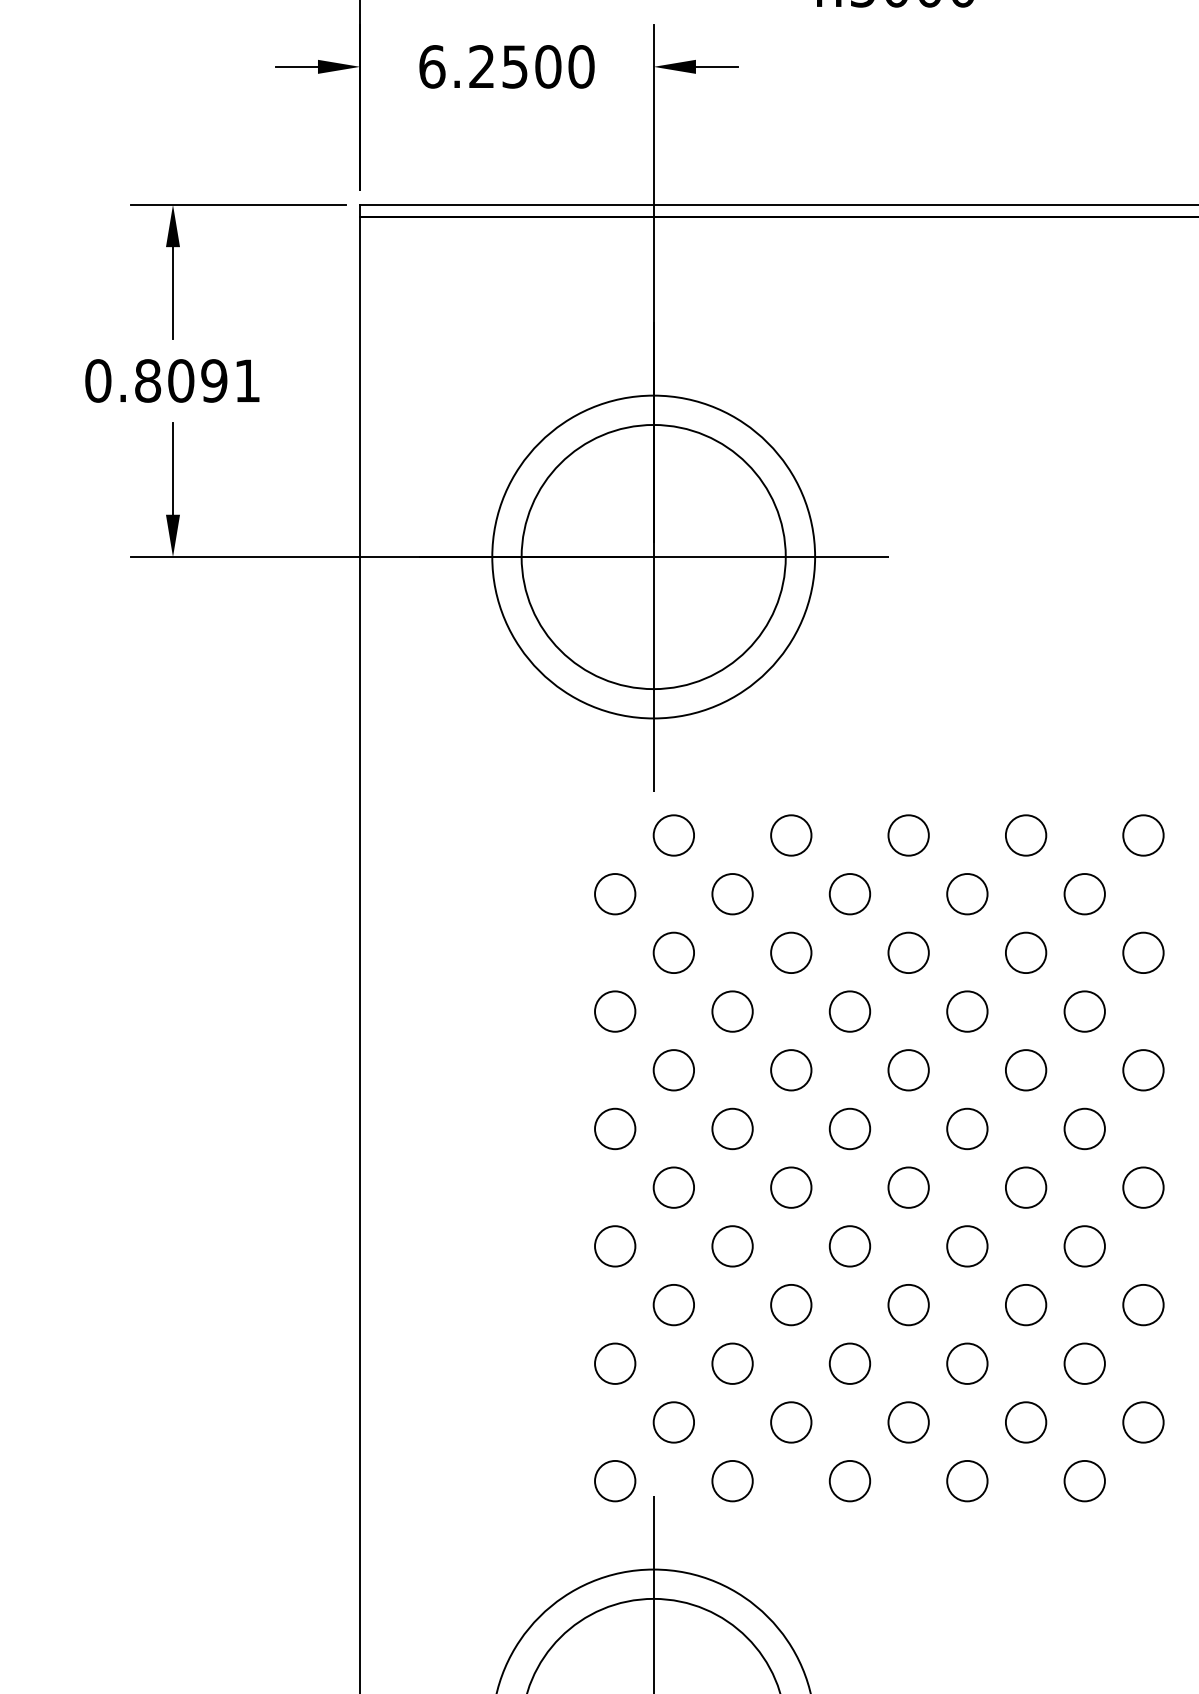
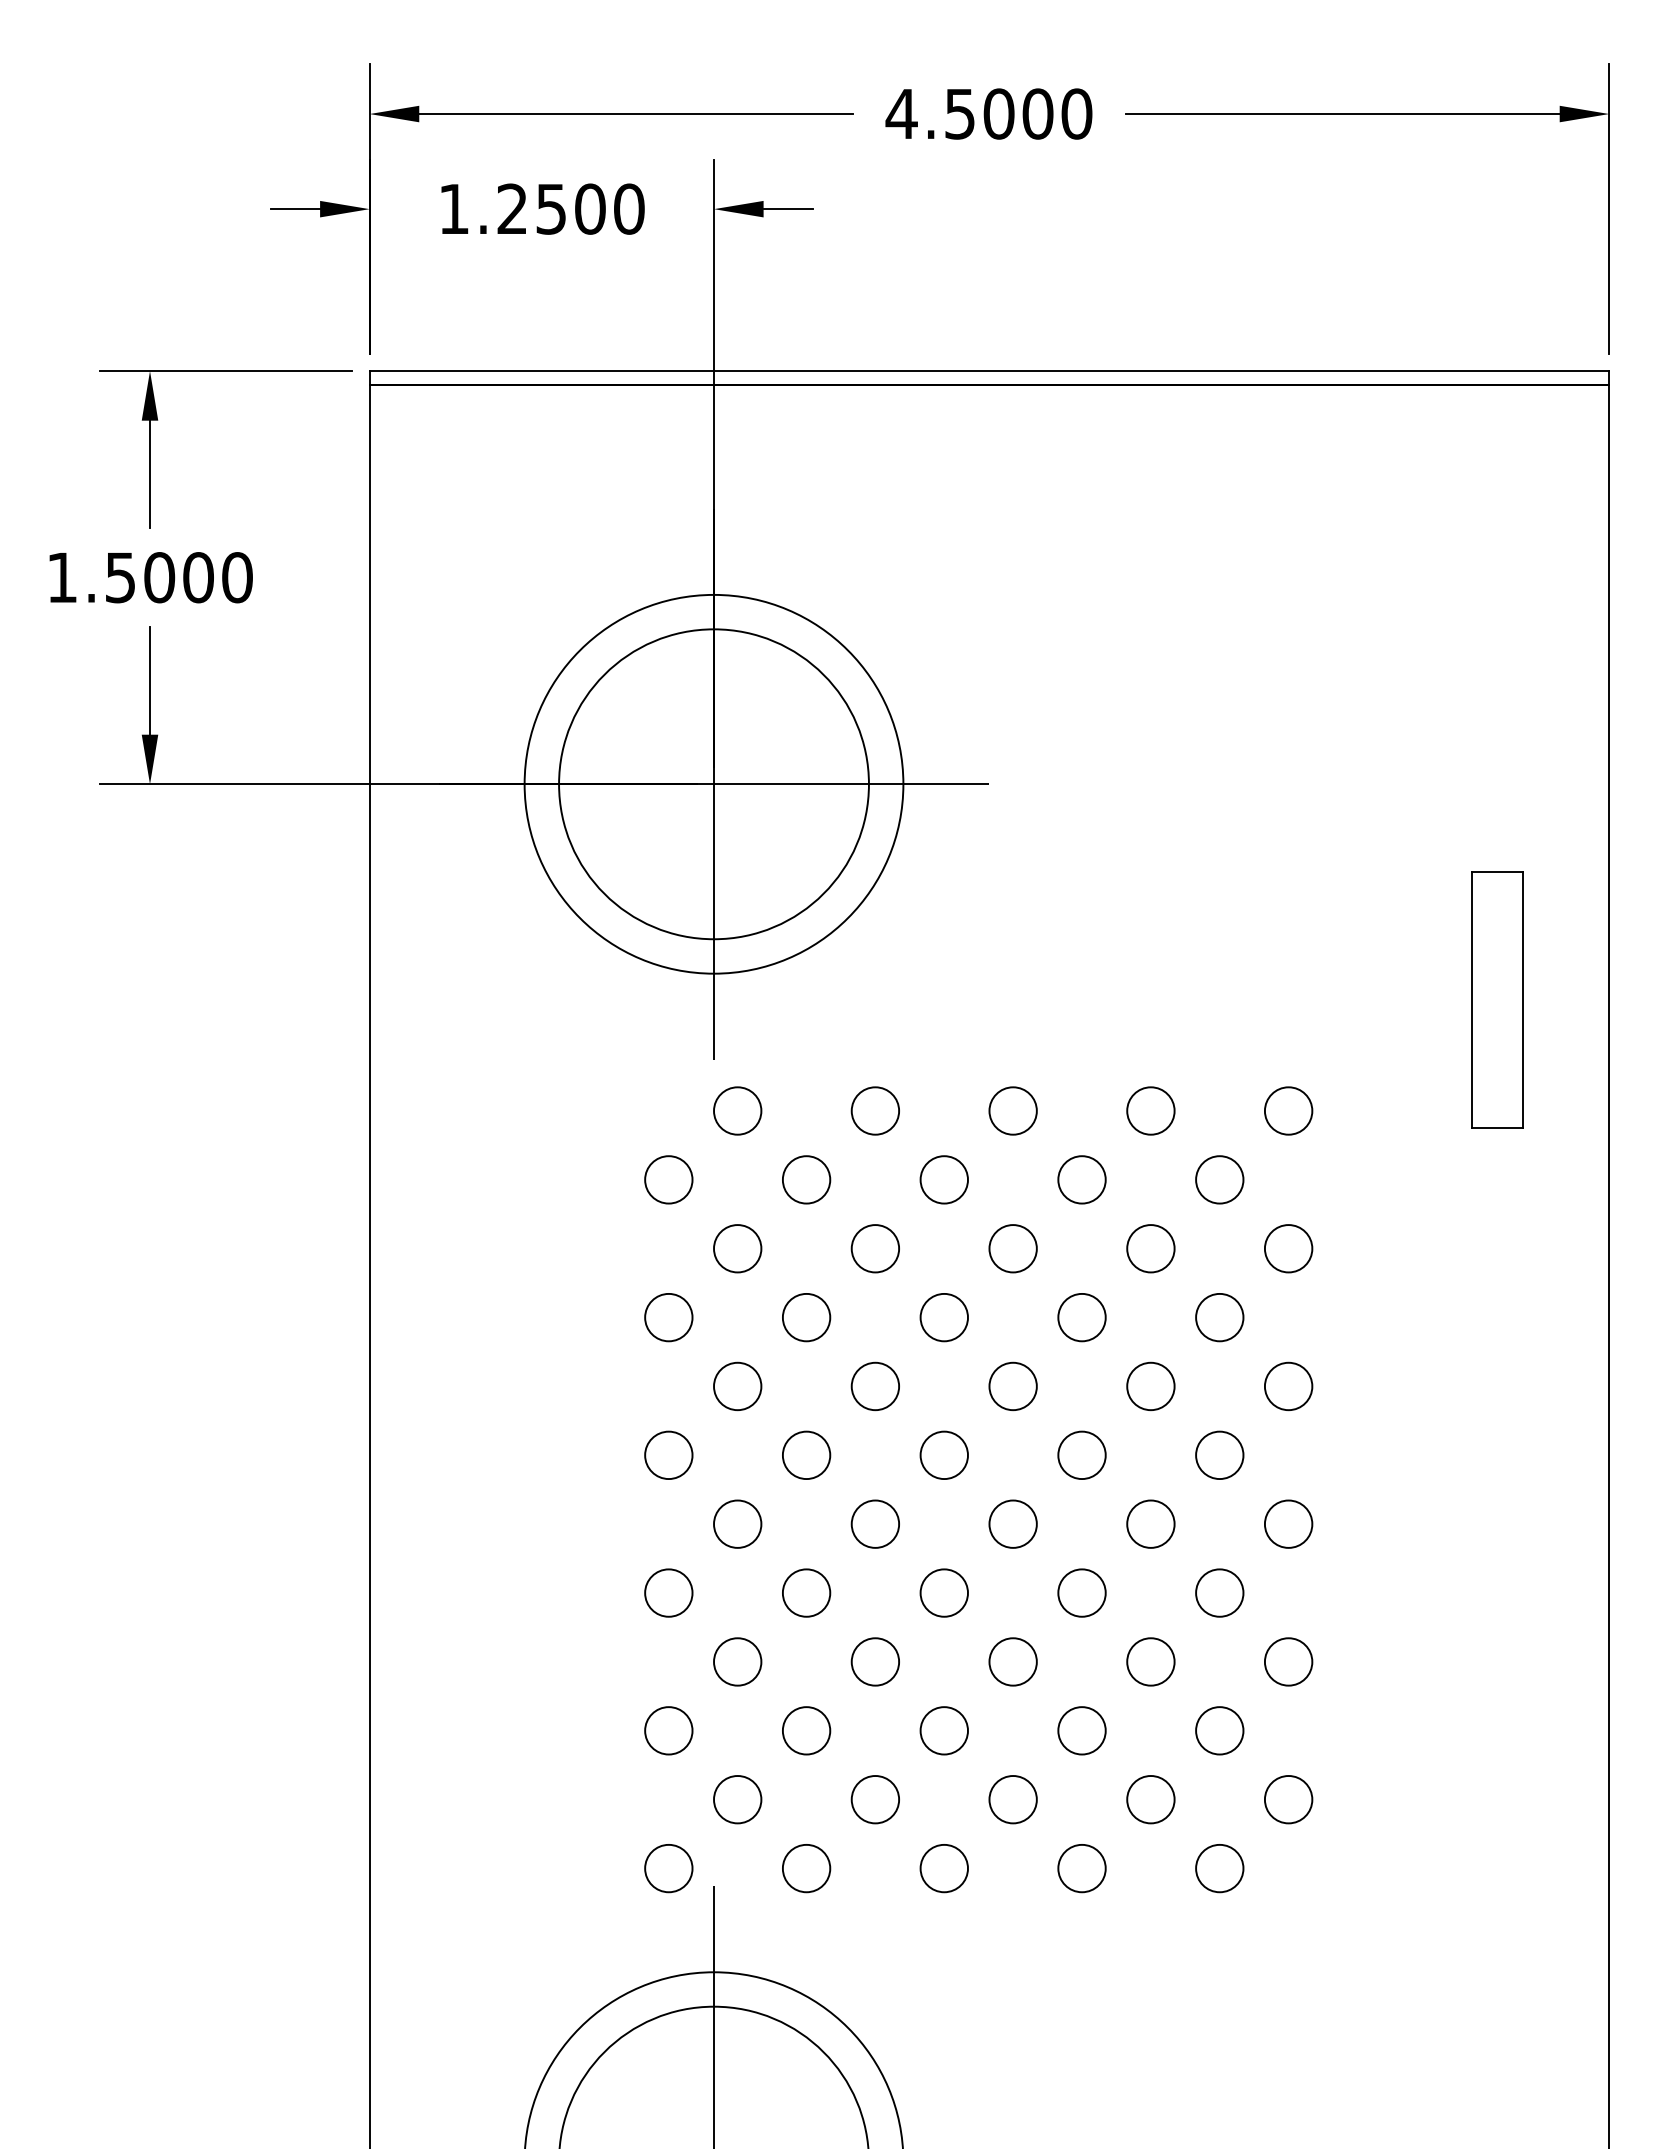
text: (432, 66) -> (454, 208), 6.2500 -> 1.2500
text: (172, 380) -> (149, 577), 0.8091 -> 1.5000

